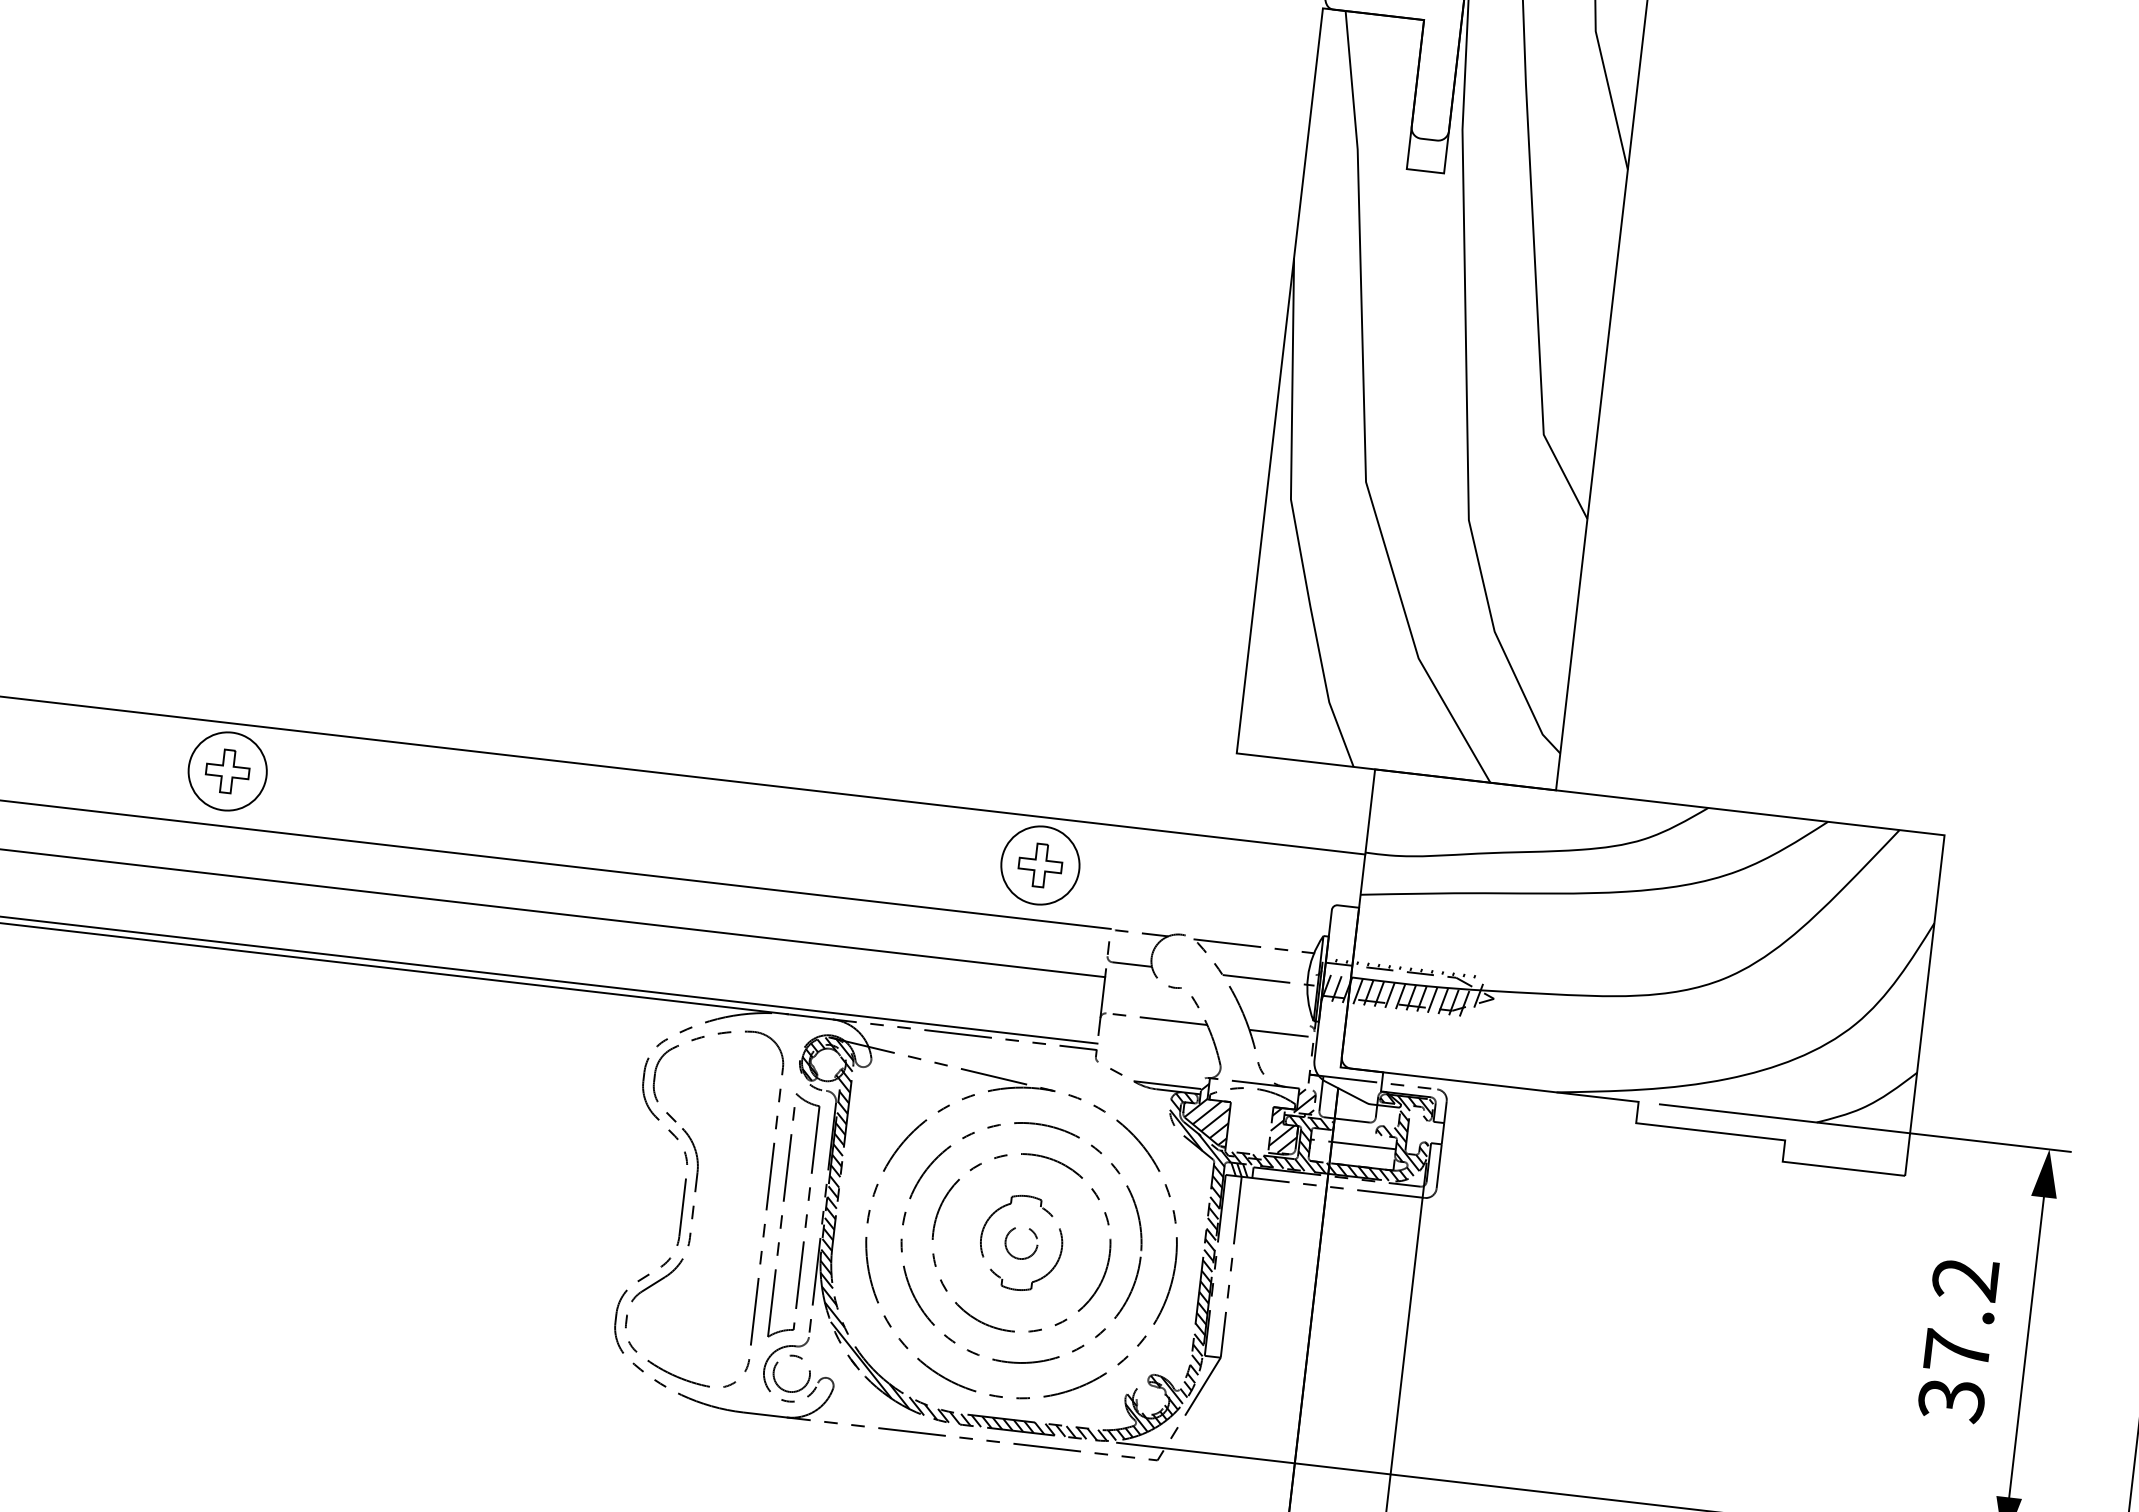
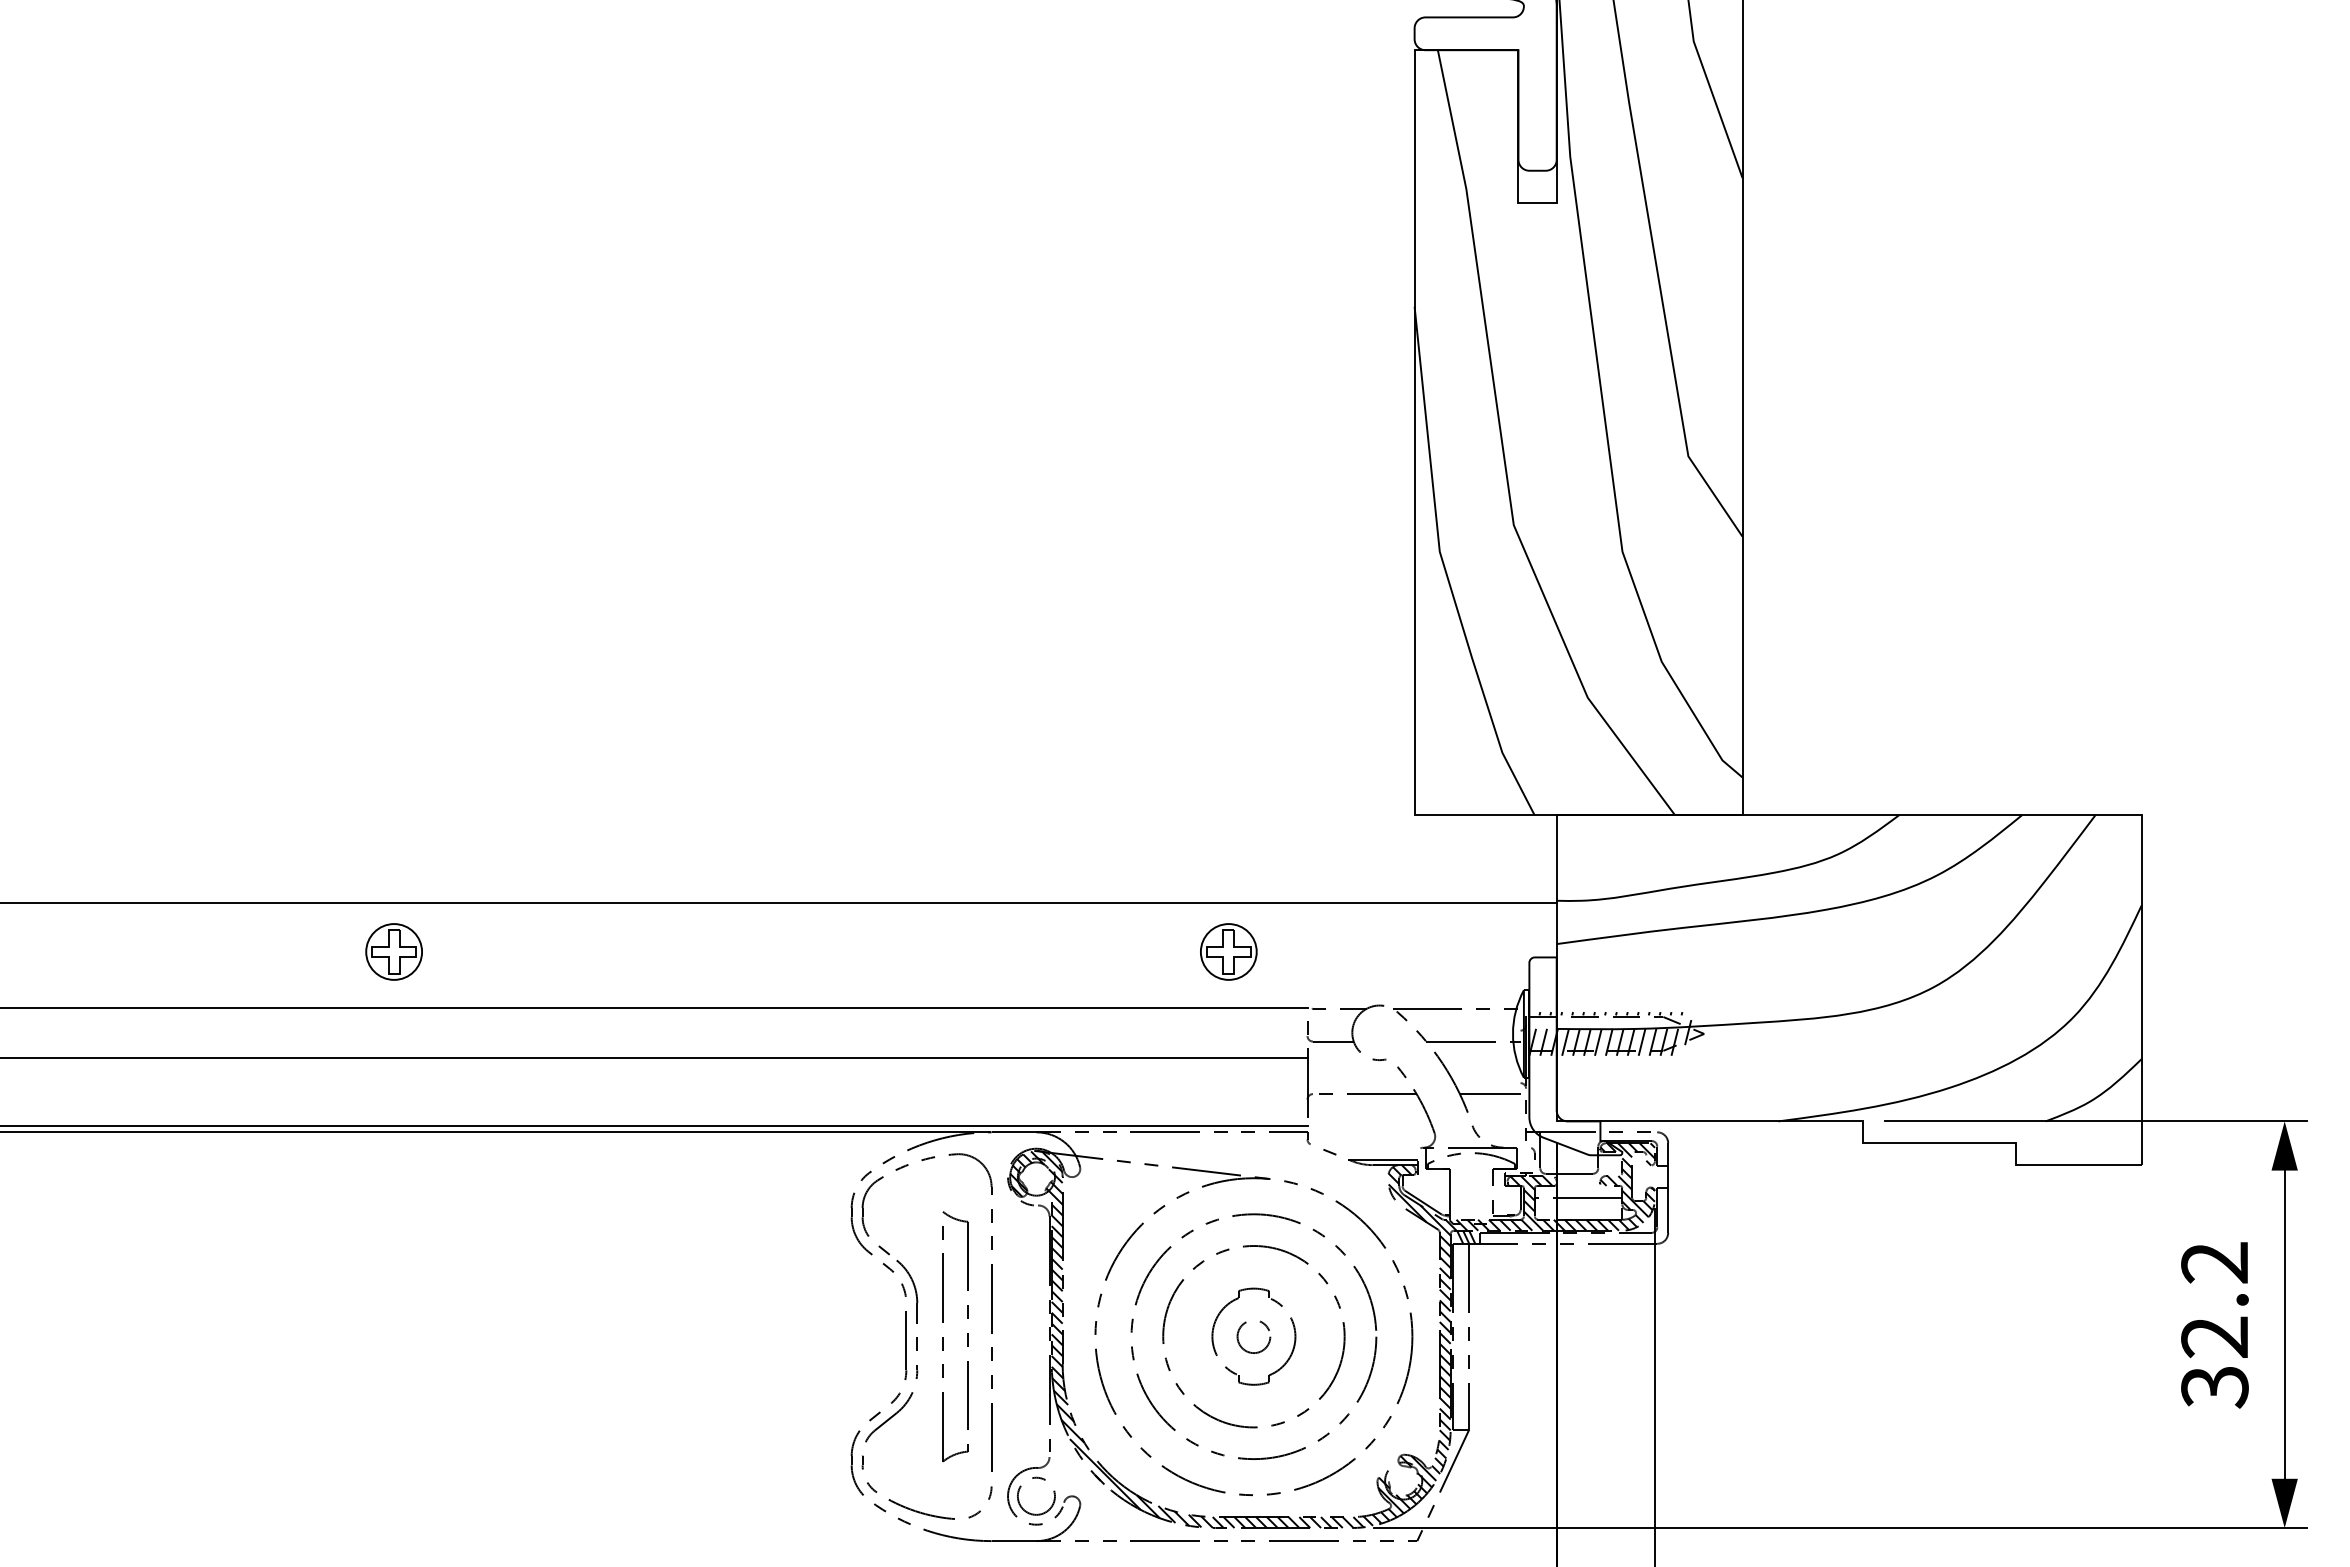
circle: (228, 771) -> (394, 951), size x0.7
circle: (1040, 865) -> (1228, 951), size x0.7
hatch: (1205, 1113) -> (1425, 1183), removed
hatch: (1291, 1121) -> (1513, 1181), removed
part: (805, 1217) -> (967, 1336), moved
text: (1956, 1351) -> (2214, 1337), 37.2 -> 32.2

